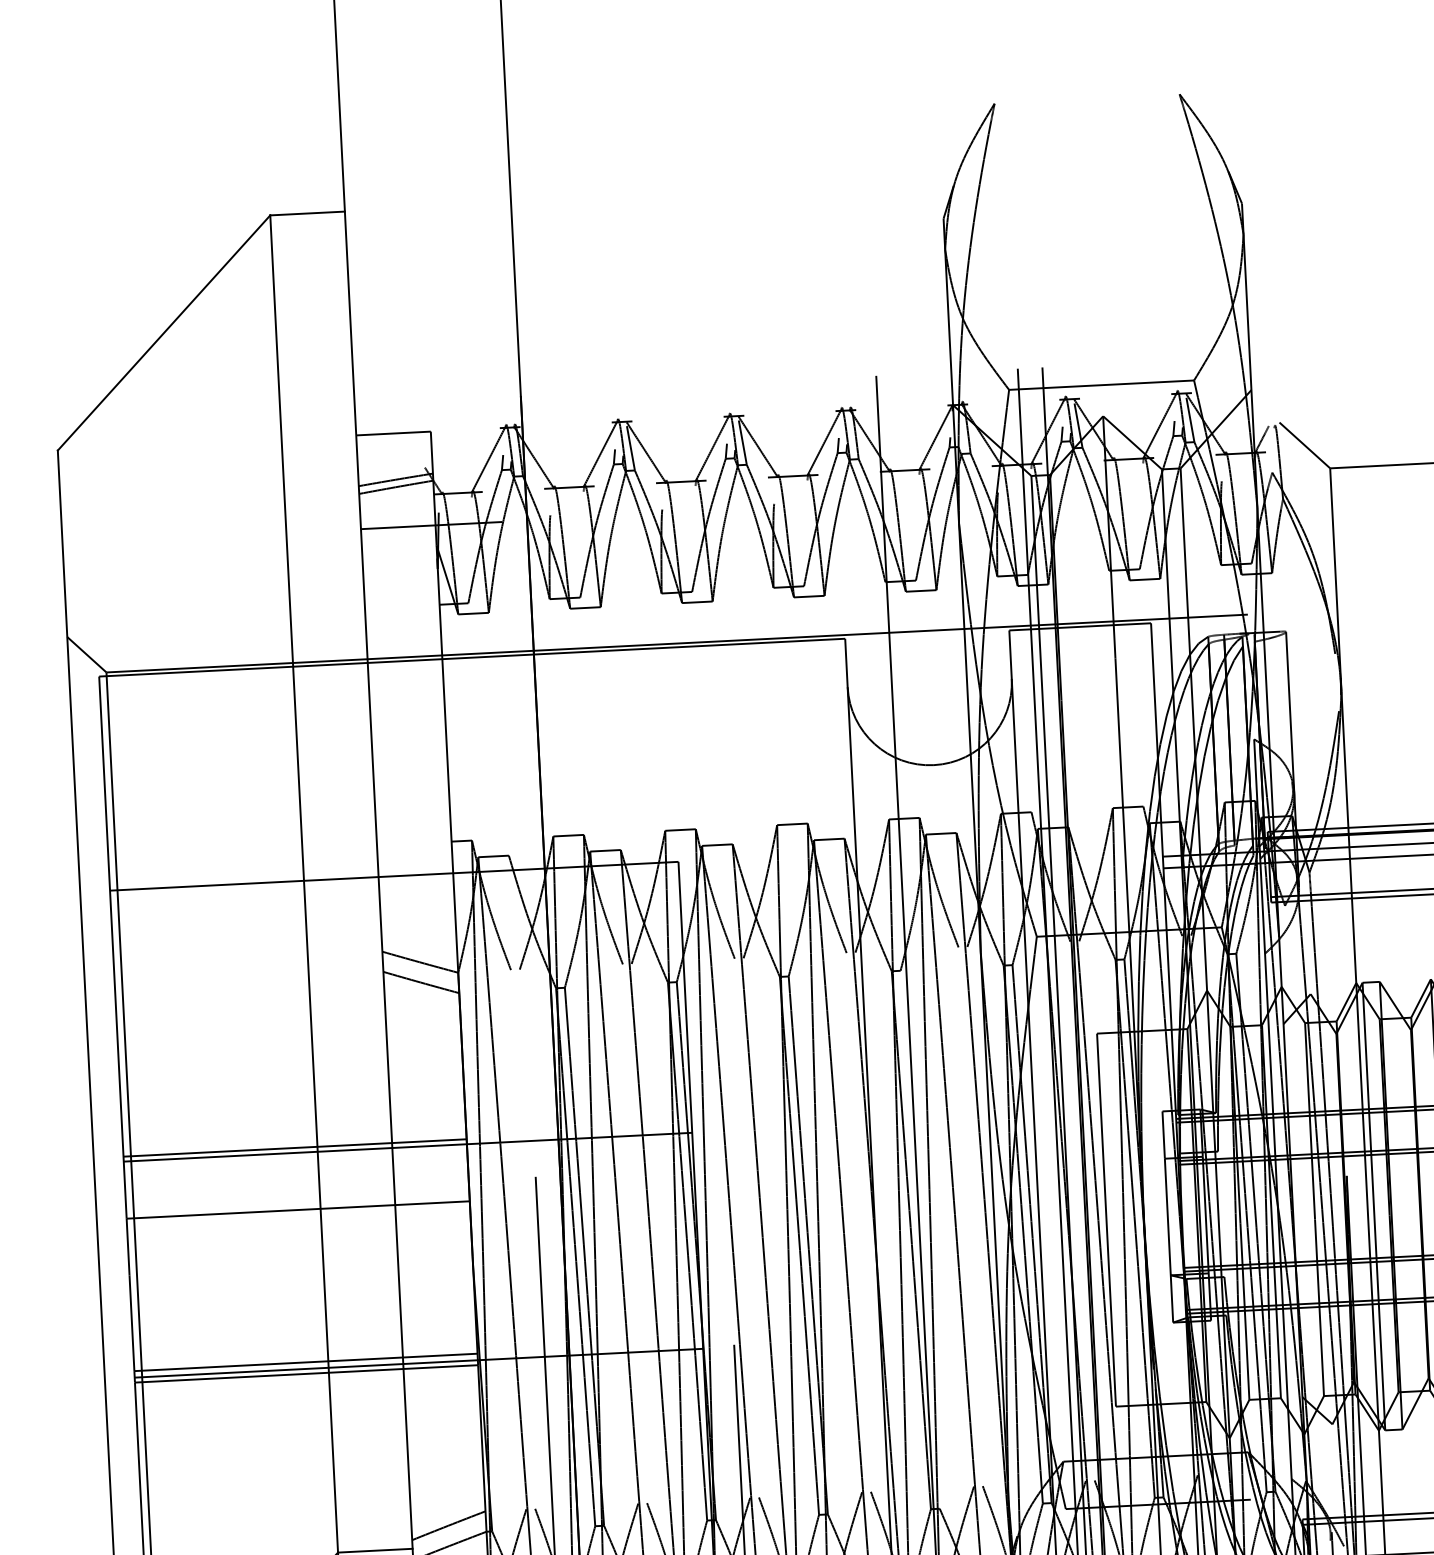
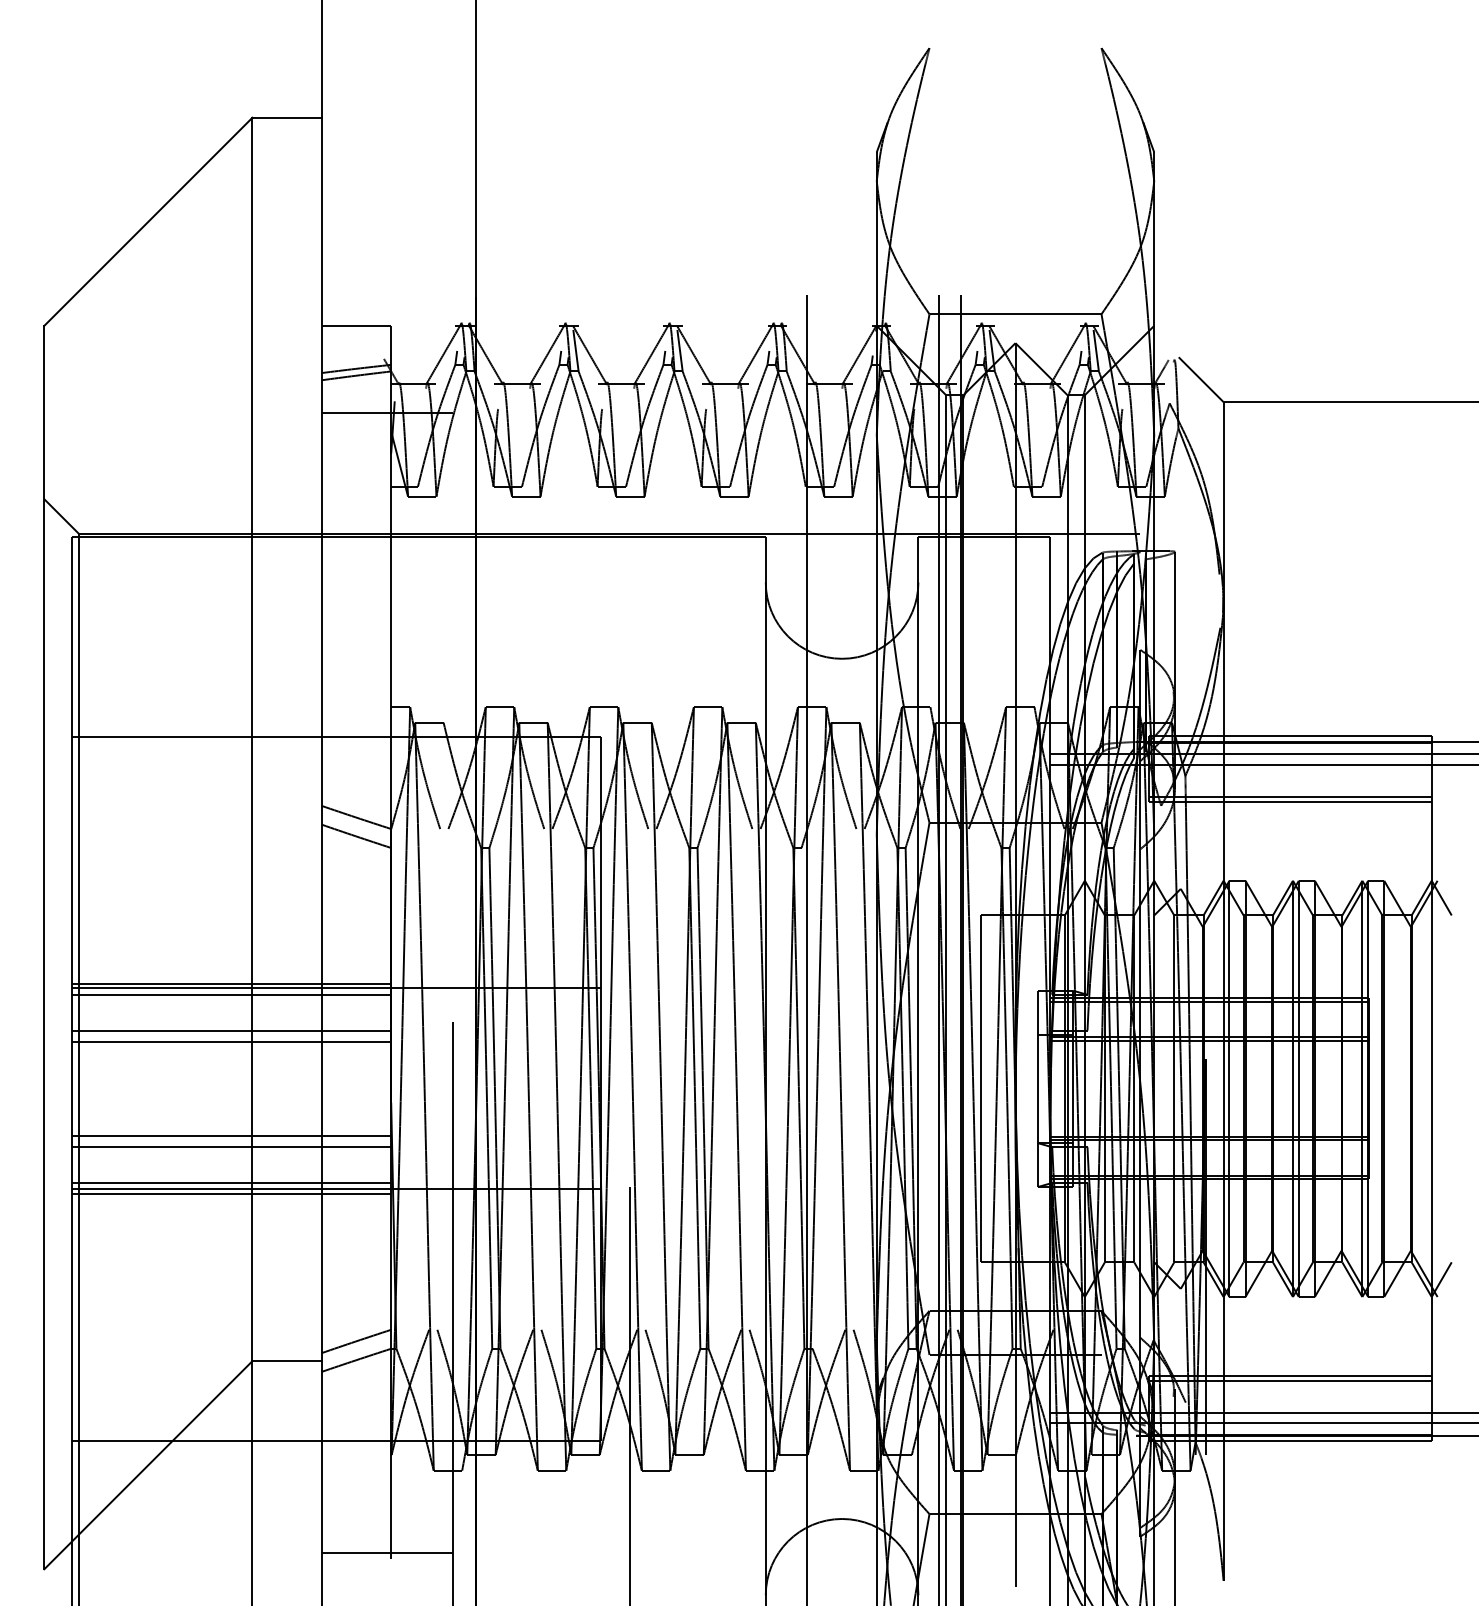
line: (295, 1159) -> (231, 994), added
line: (297, 1198) -> (231, 1030), added
line: (303, 1312) -> (231, 1136), added
line: (303, 1322) -> (231, 1146), added

